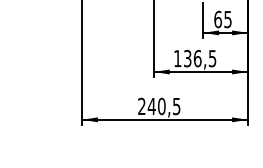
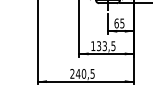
text: (197, 59) -> (104, 46), 136,5 -> 133,5

